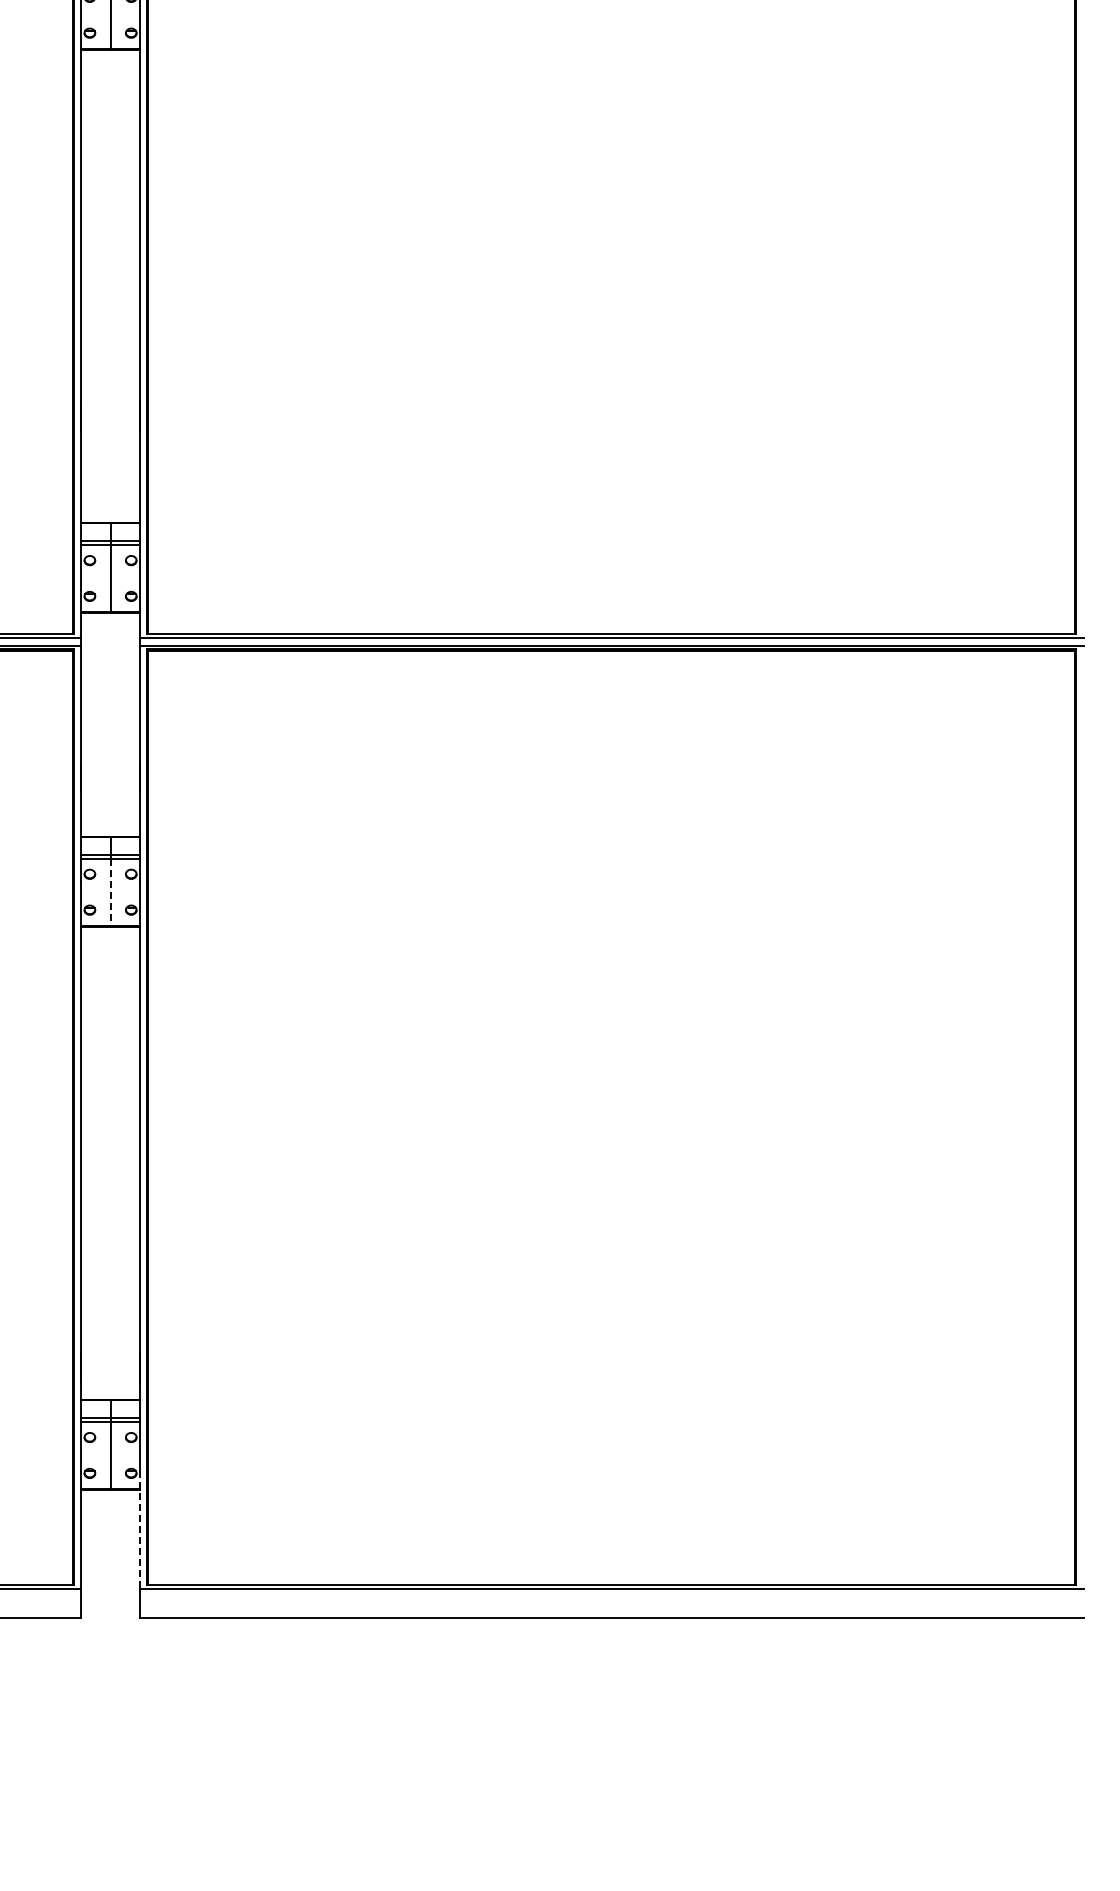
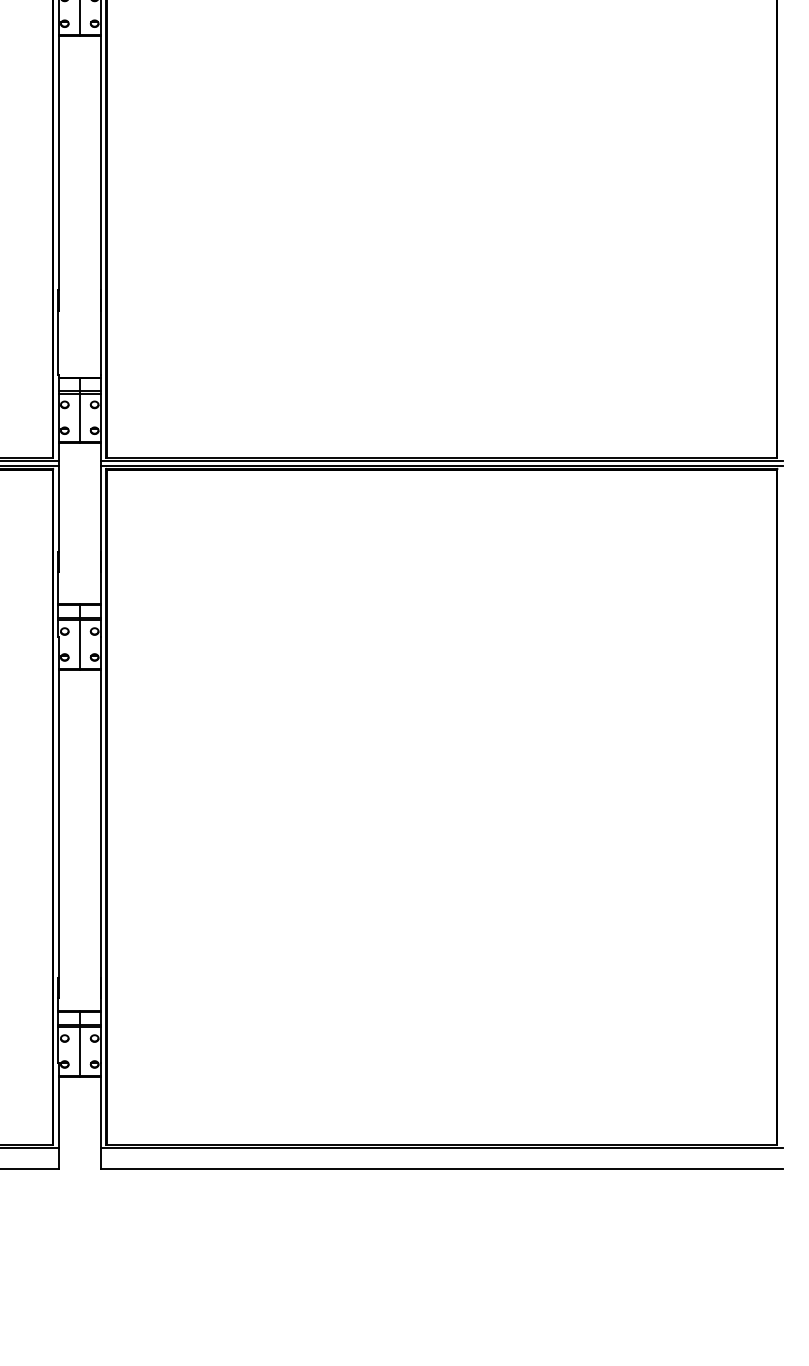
line: (110, 892) -> (79, 644), dashed -> solid
line: (139, 1530) -> (100, 1105), dashed -> solid

